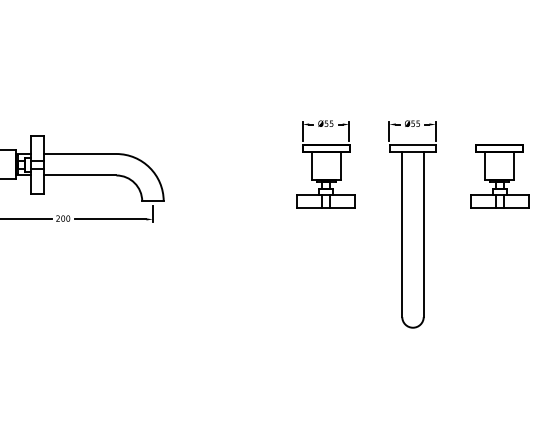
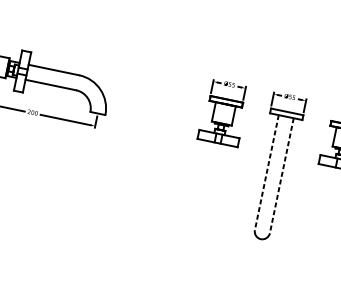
line: (402, 234) -> (267, 172), solid -> dashed
line: (423, 234) -> (281, 175), solid -> dashed

